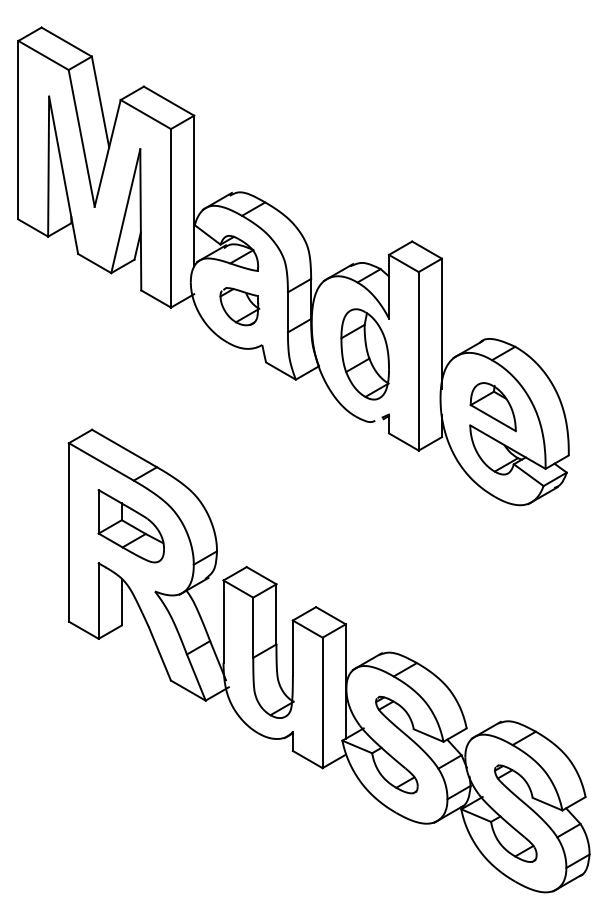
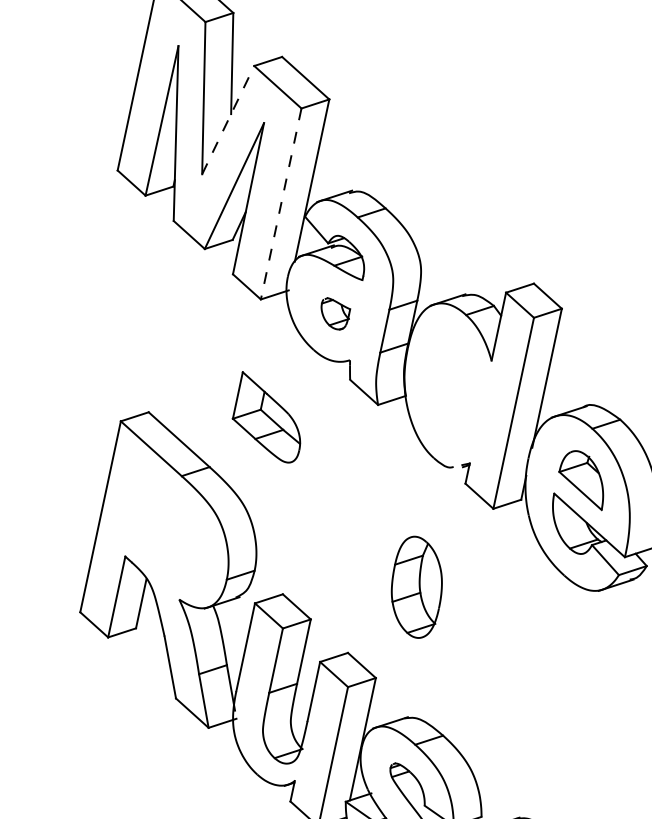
line: (107, 153) -> (227, 120), solid -> dashed
line: (171, 218) -> (281, 204), solid -> dashed
part: (239, 306) -> (334, 313), size x0.7
part: (364, 354) -> (416, 587), moved
part: (130, 526) -> (268, 418), moved

